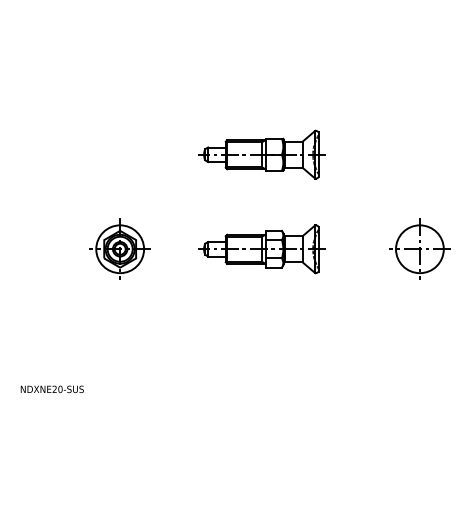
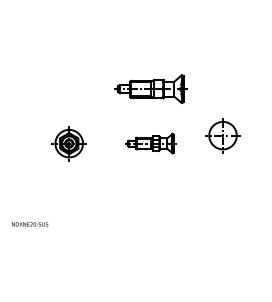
part: (261, 248) -> (150, 143), size x0.7
part: (419, 248) -> (222, 135), moved

